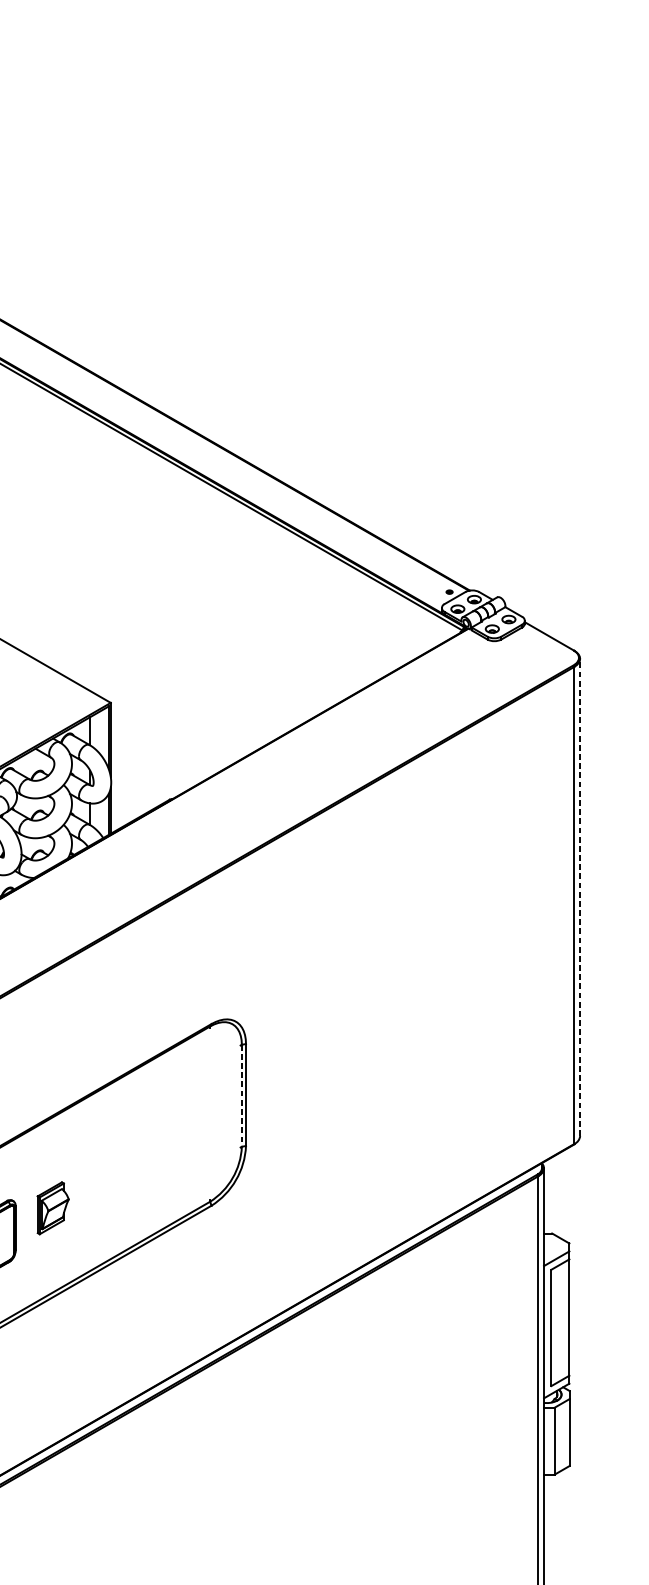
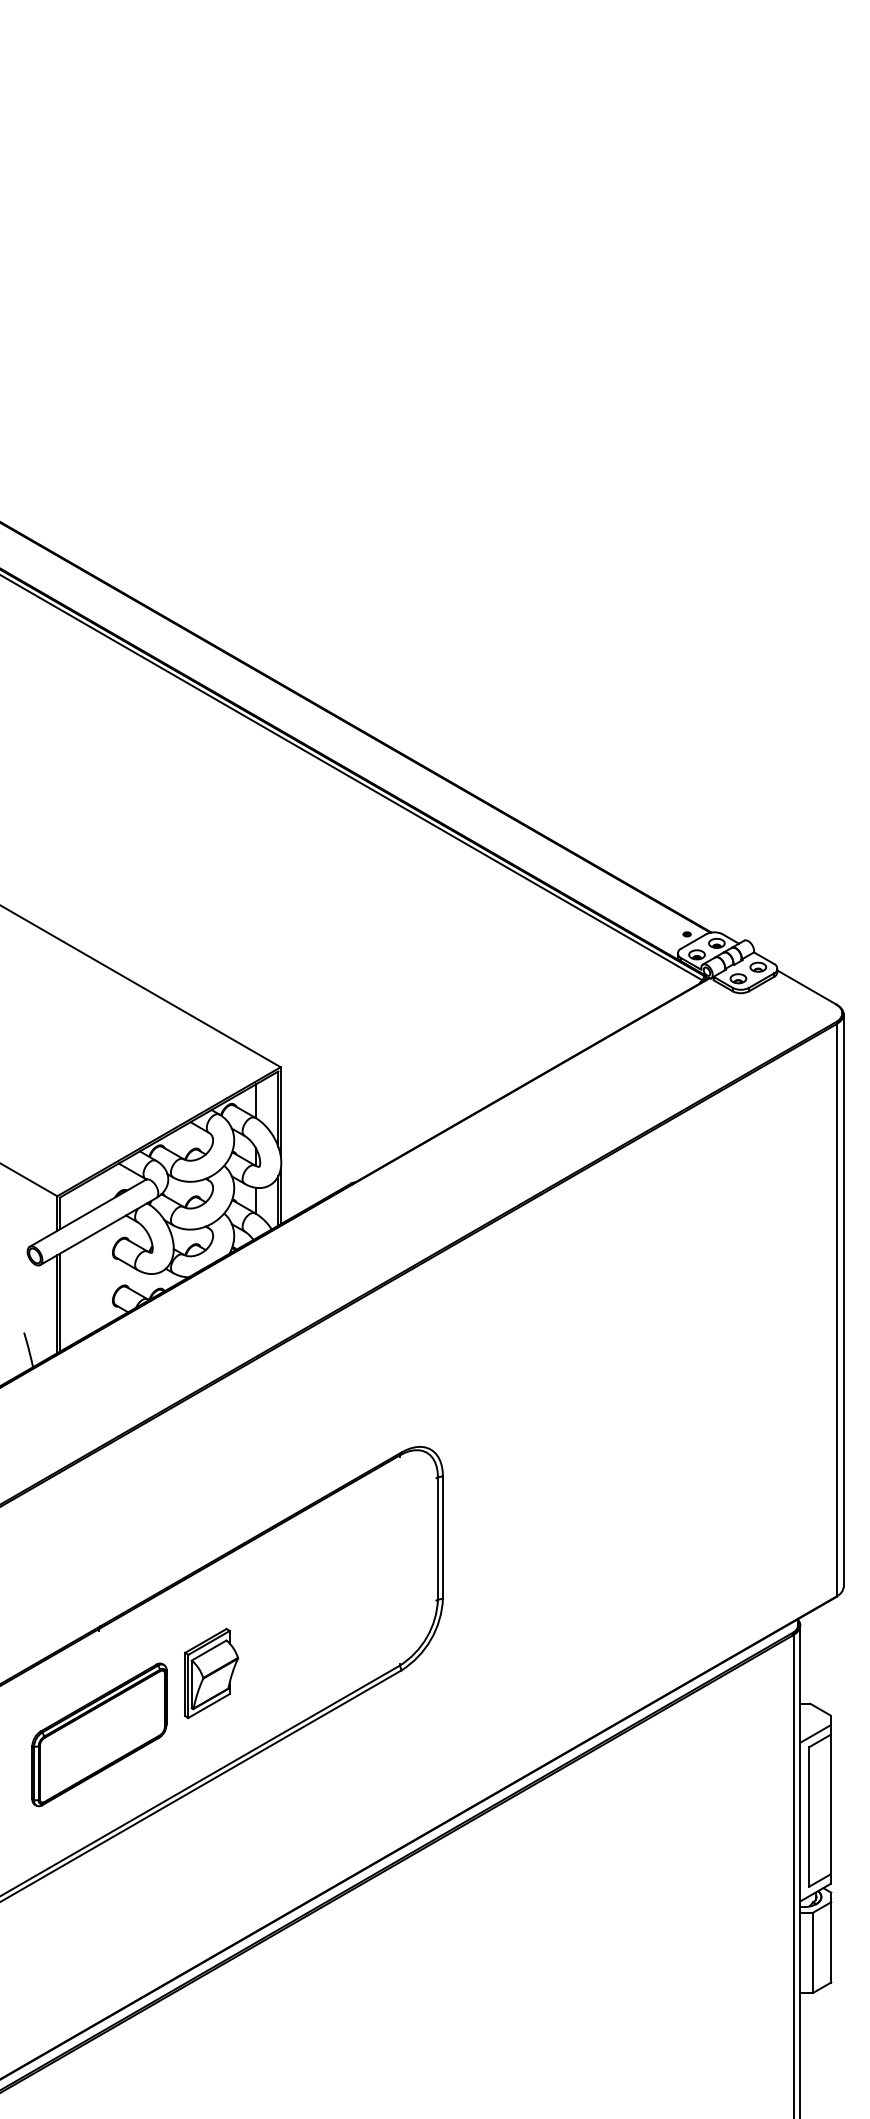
line: (579, 897) -> (843, 1300), dashed -> solid
line: (241, 1096) -> (437, 1539), dashed -> solid
part: (53, 1208) -> (211, 1673), size x1.43

